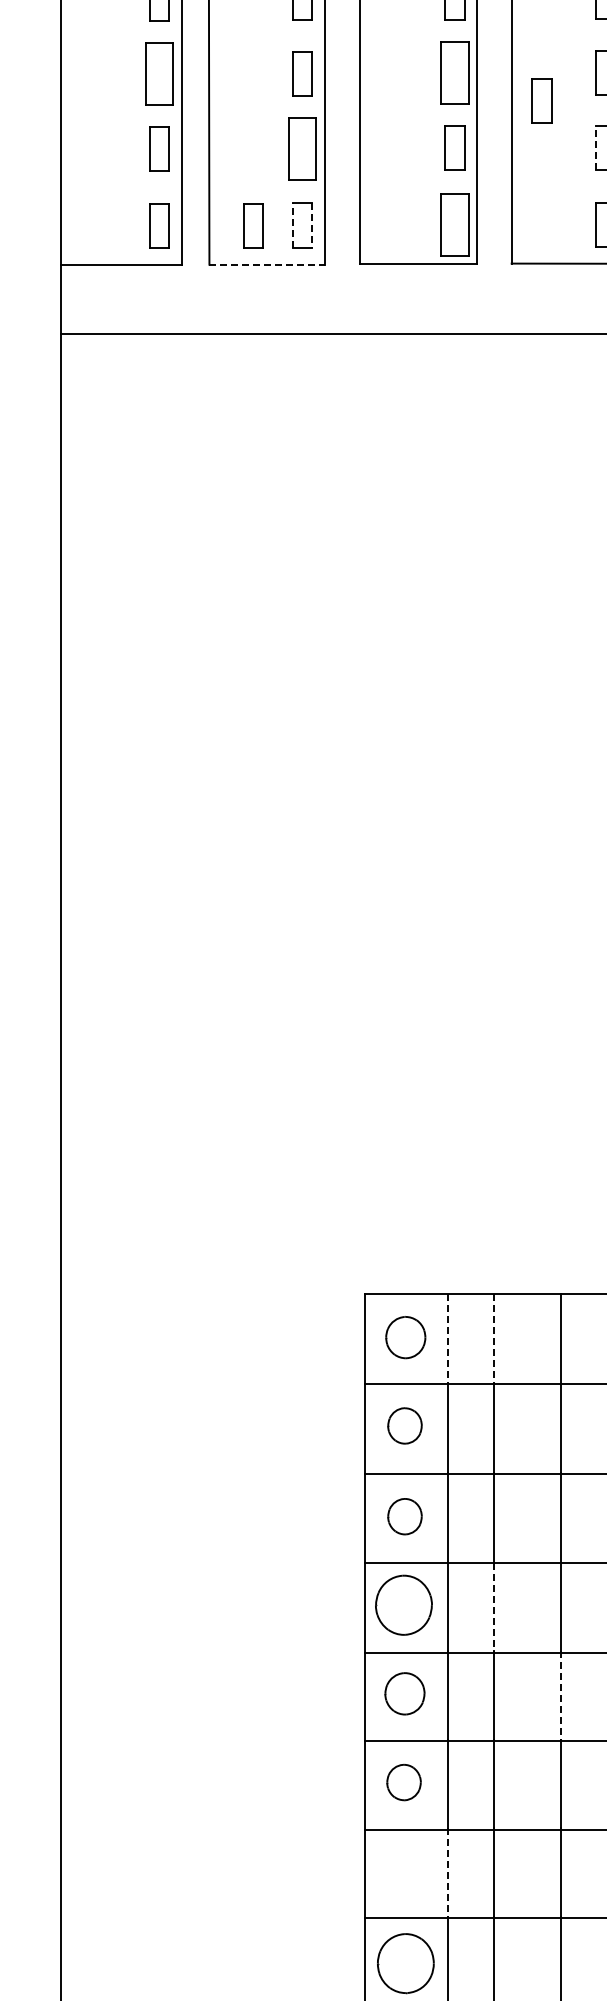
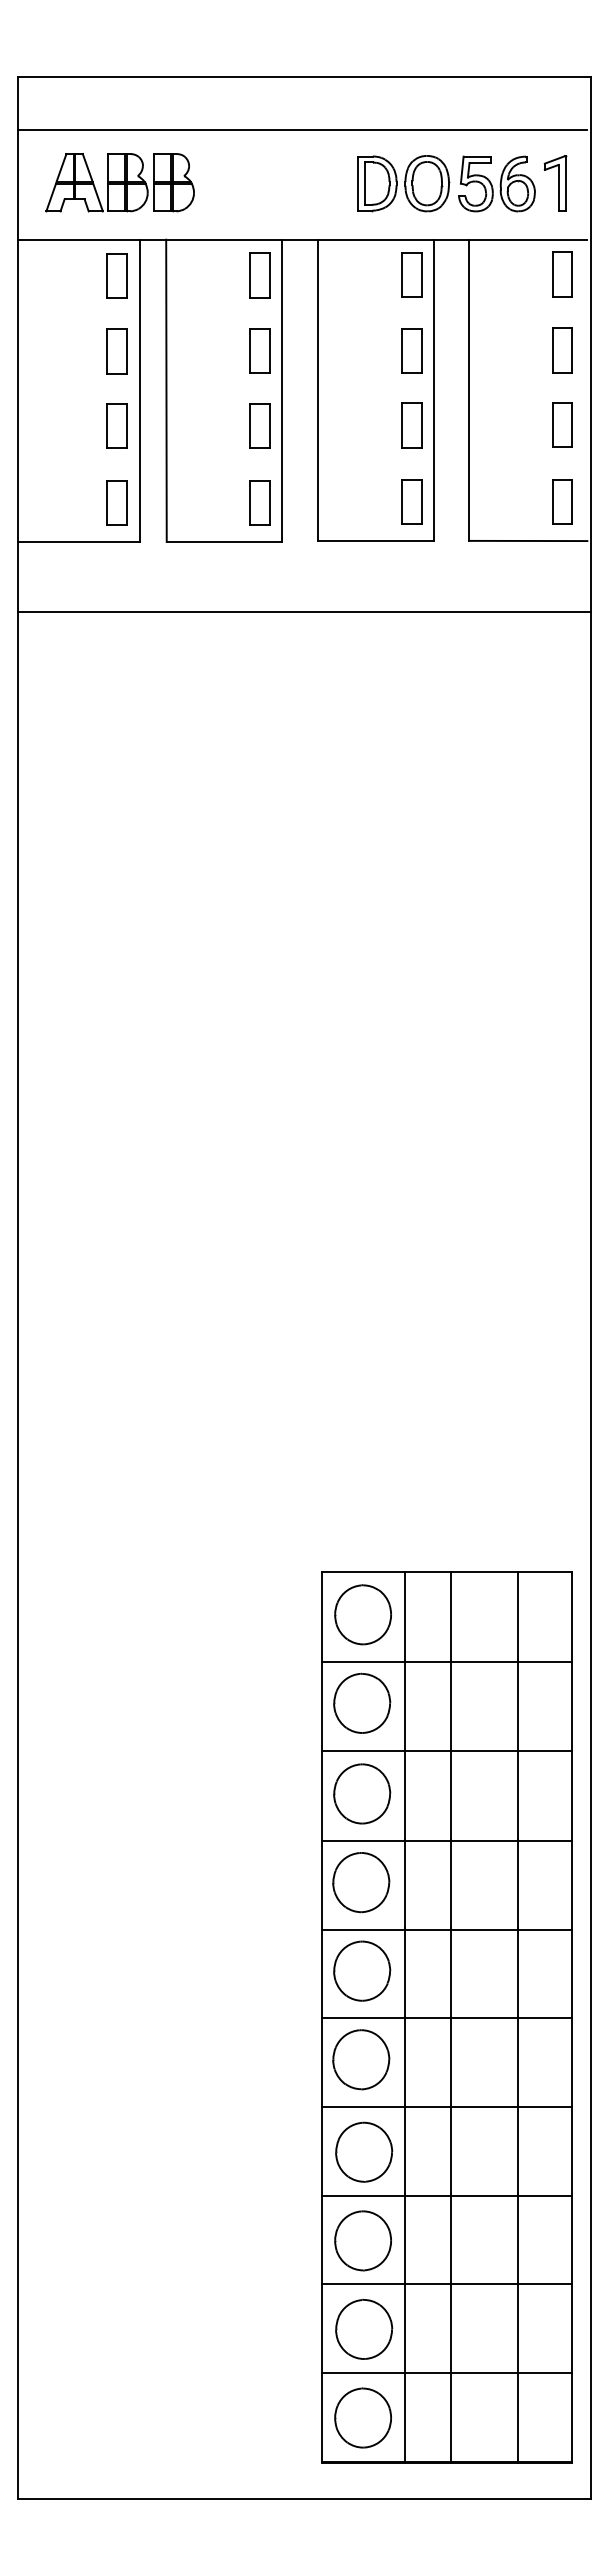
part: (454, 73) -> (411, 350), size x0.71
part: (159, 74) -> (116, 351), size x0.71
part: (541, 101) -> (498, 378), removed
line: (595, 147) -> (552, 424), dashed -> solid
part: (302, 148) -> (259, 425), size x0.71
part: (454, 224) -> (411, 501), size x0.71
part: (253, 225) -> (210, 502), removed
line: (293, 225) -> (250, 502), dashed -> solid
line: (312, 226) -> (269, 503), dashed -> solid
line: (267, 264) -> (224, 541), dashed -> solid
part: (405, 1337) -> (362, 1614), size x1.43
line: (448, 1339) -> (405, 1616), dashed -> solid
line: (493, 1339) -> (450, 1616), dashed -> solid
part: (405, 1425) -> (362, 1702), size x1.67
part: (405, 1516) -> (362, 1793), size x1.67
line: (493, 1608) -> (450, 1885), dashed -> solid
part: (405, 1693) -> (362, 1970), size x1.43
line: (560, 1696) -> (517, 1973), dashed -> solid
part: (404, 1782) -> (361, 2059), size x1.67
line: (448, 1873) -> (405, 2150), dashed -> solid
part: (407, 1874) -> (364, 2151), added

